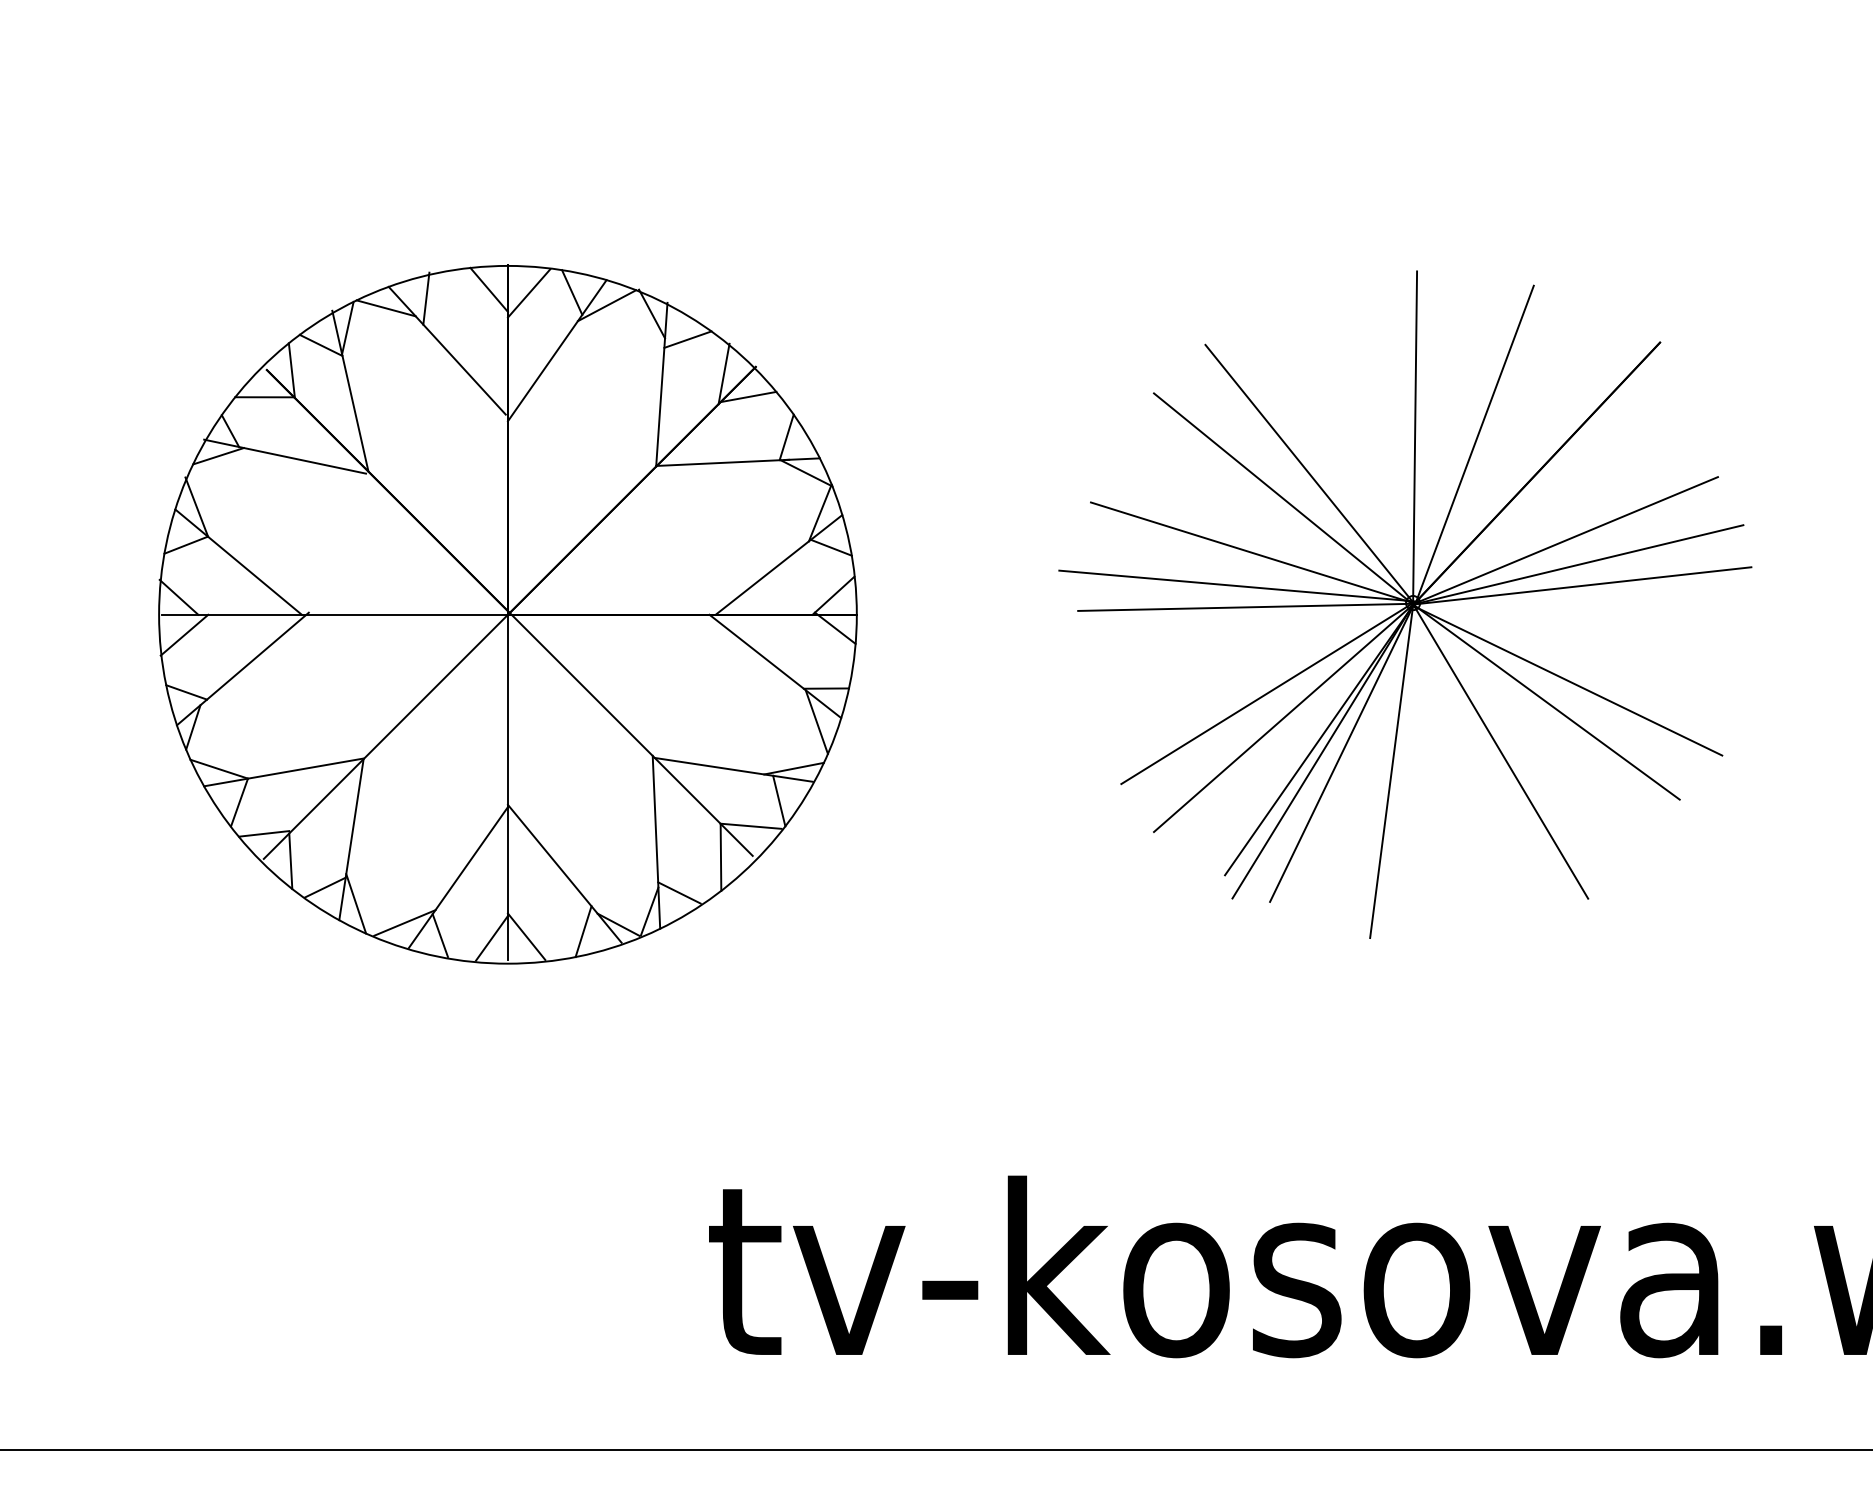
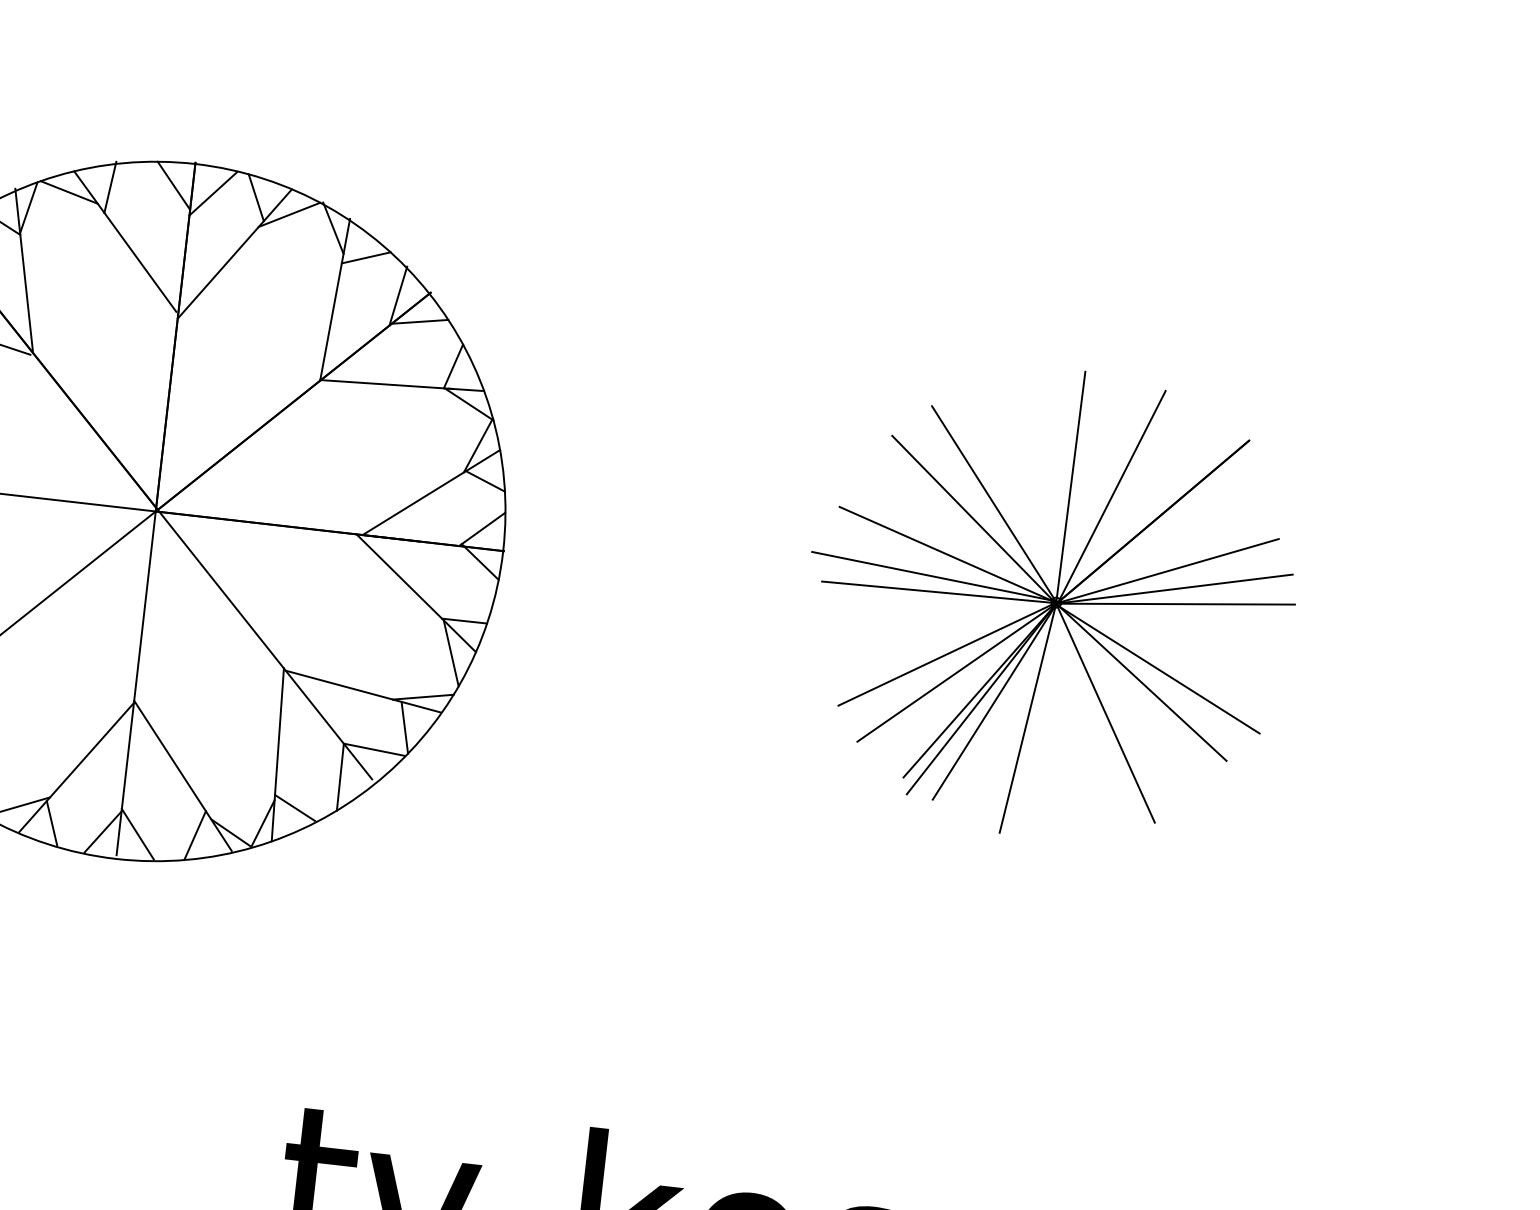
part: (1405, 604) -> (1050, 603), size x0.7

